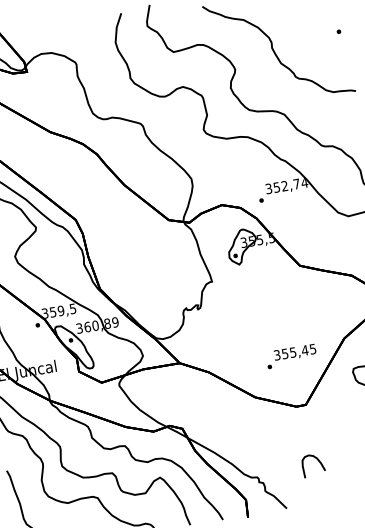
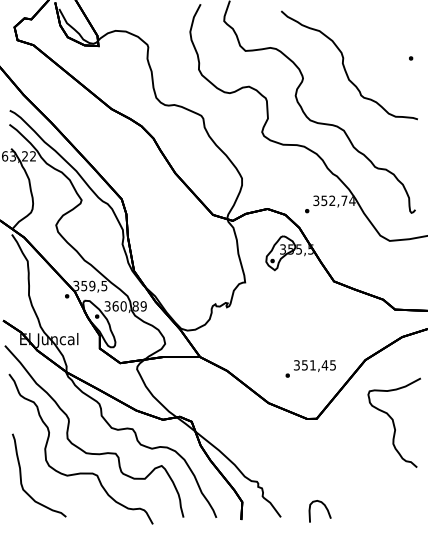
text: (292, 352) -> (312, 365), 355,45 -> 351,45
curve: (318, 461) -> (325, 508), moved

